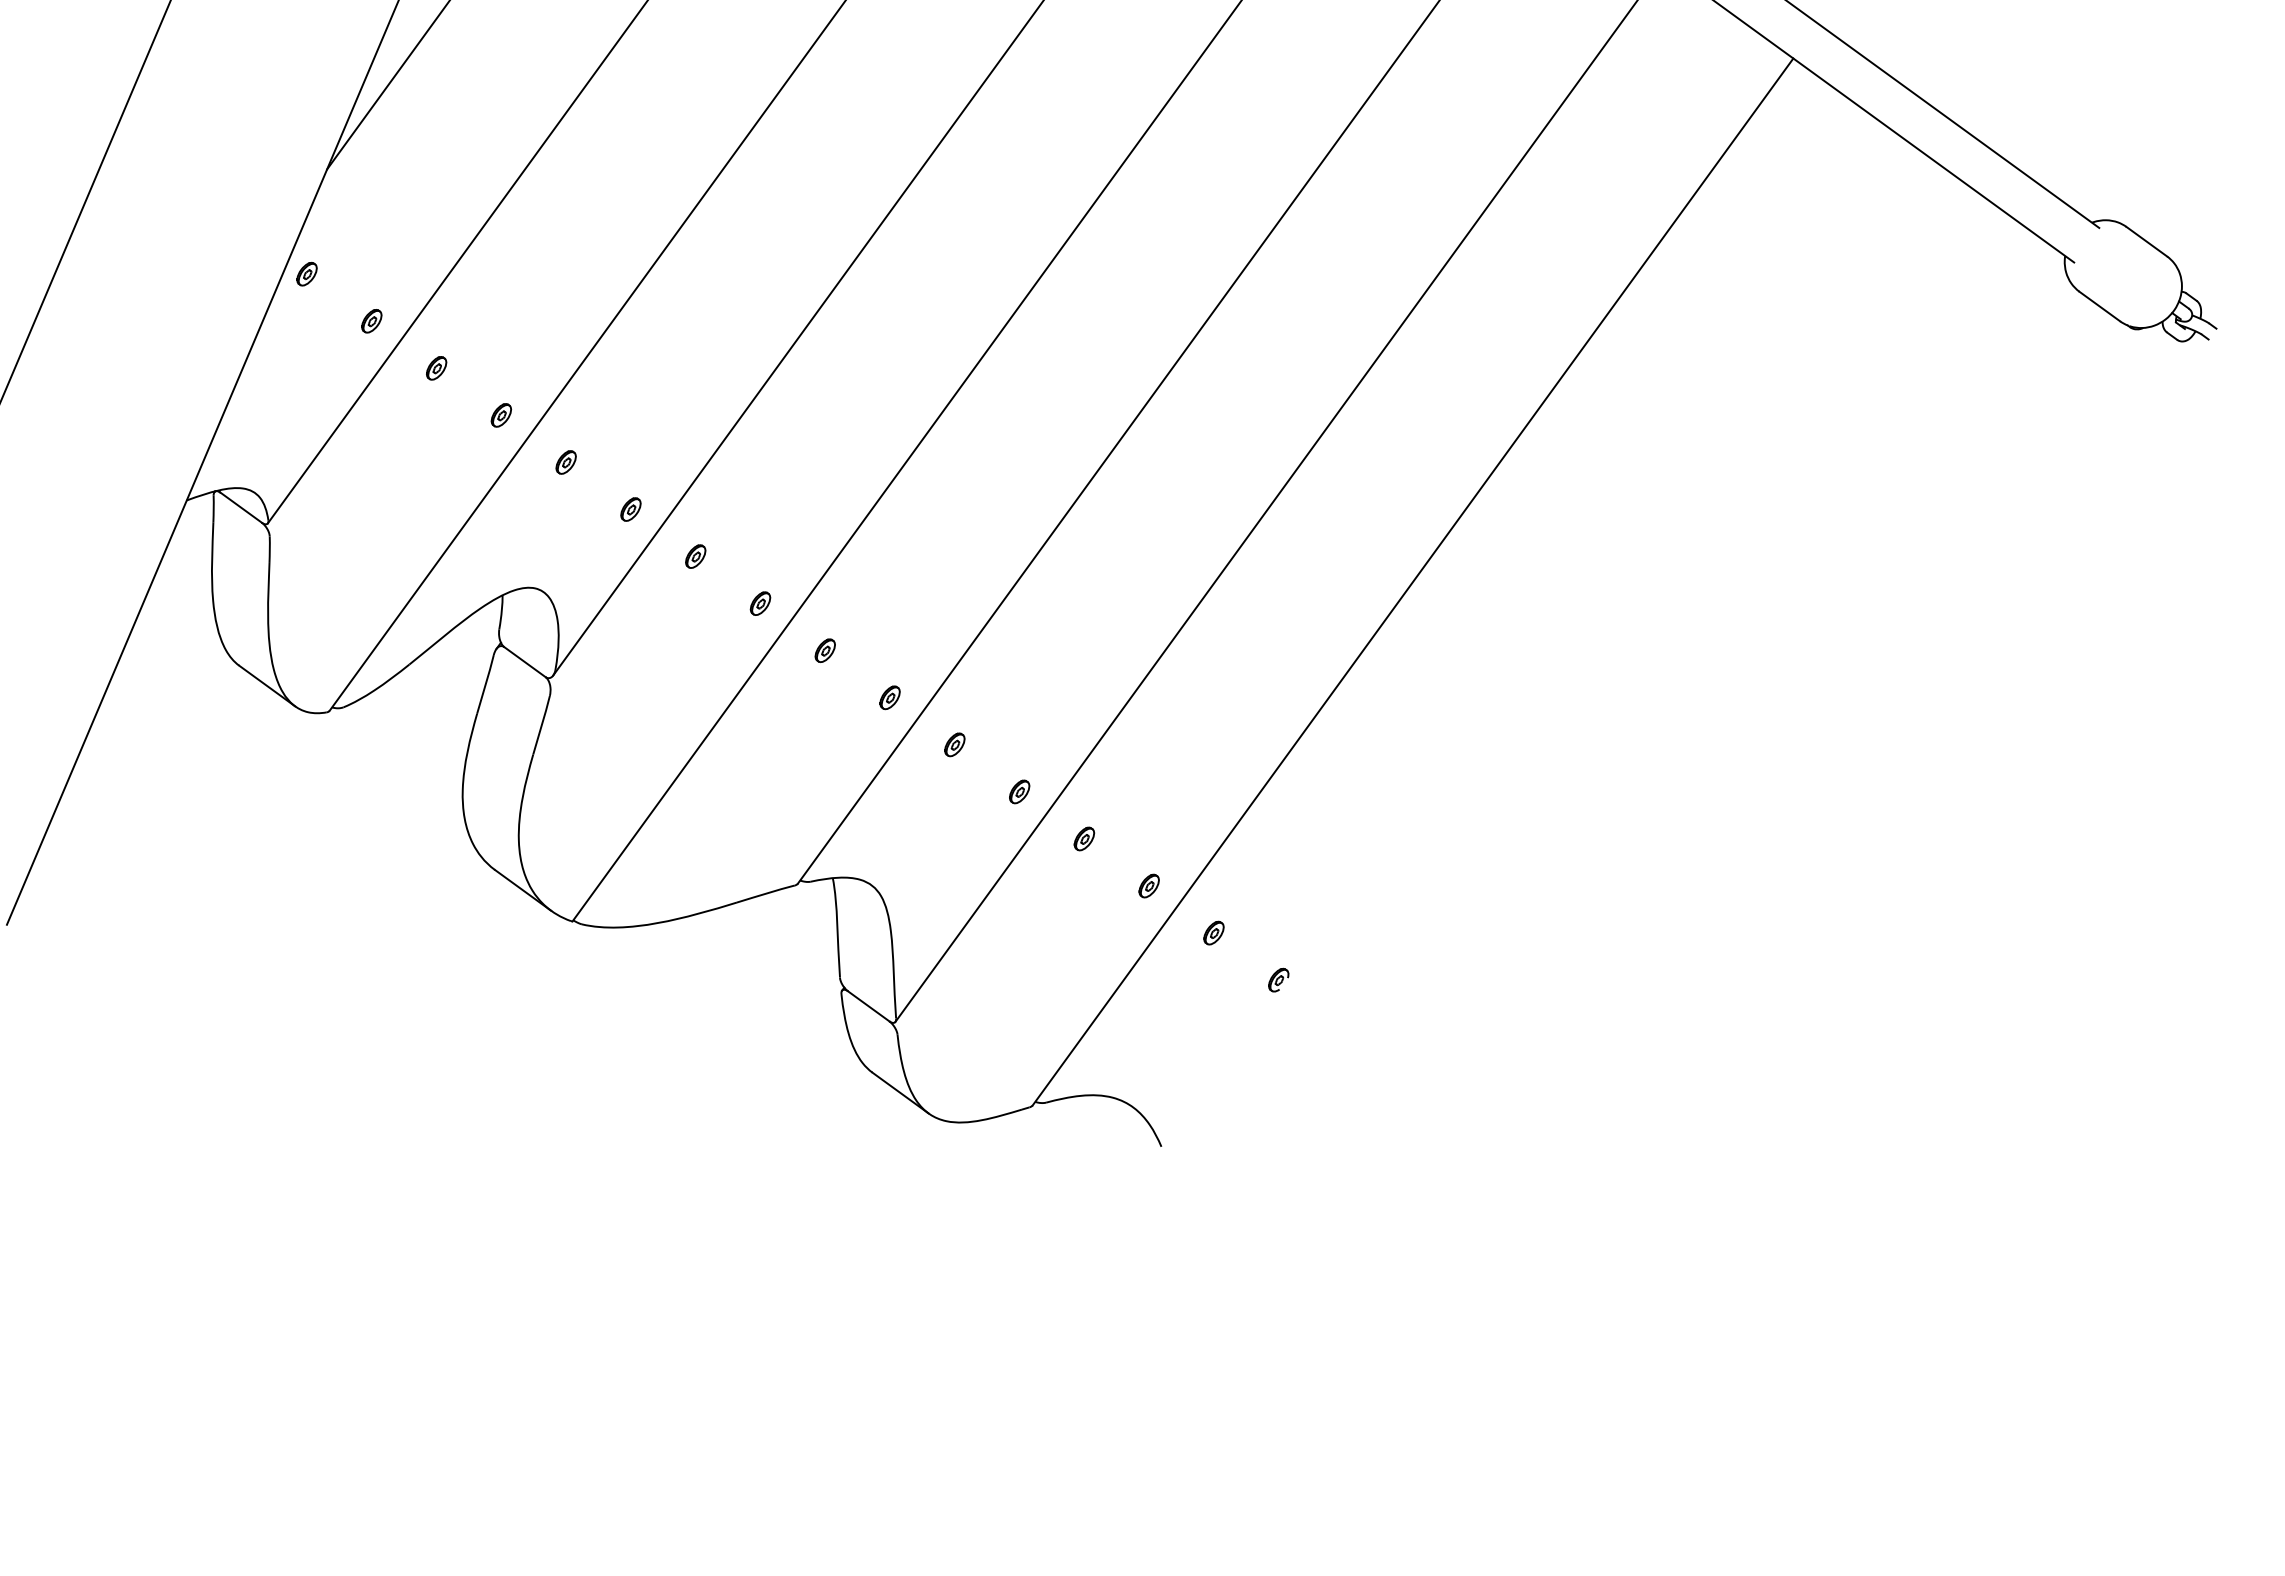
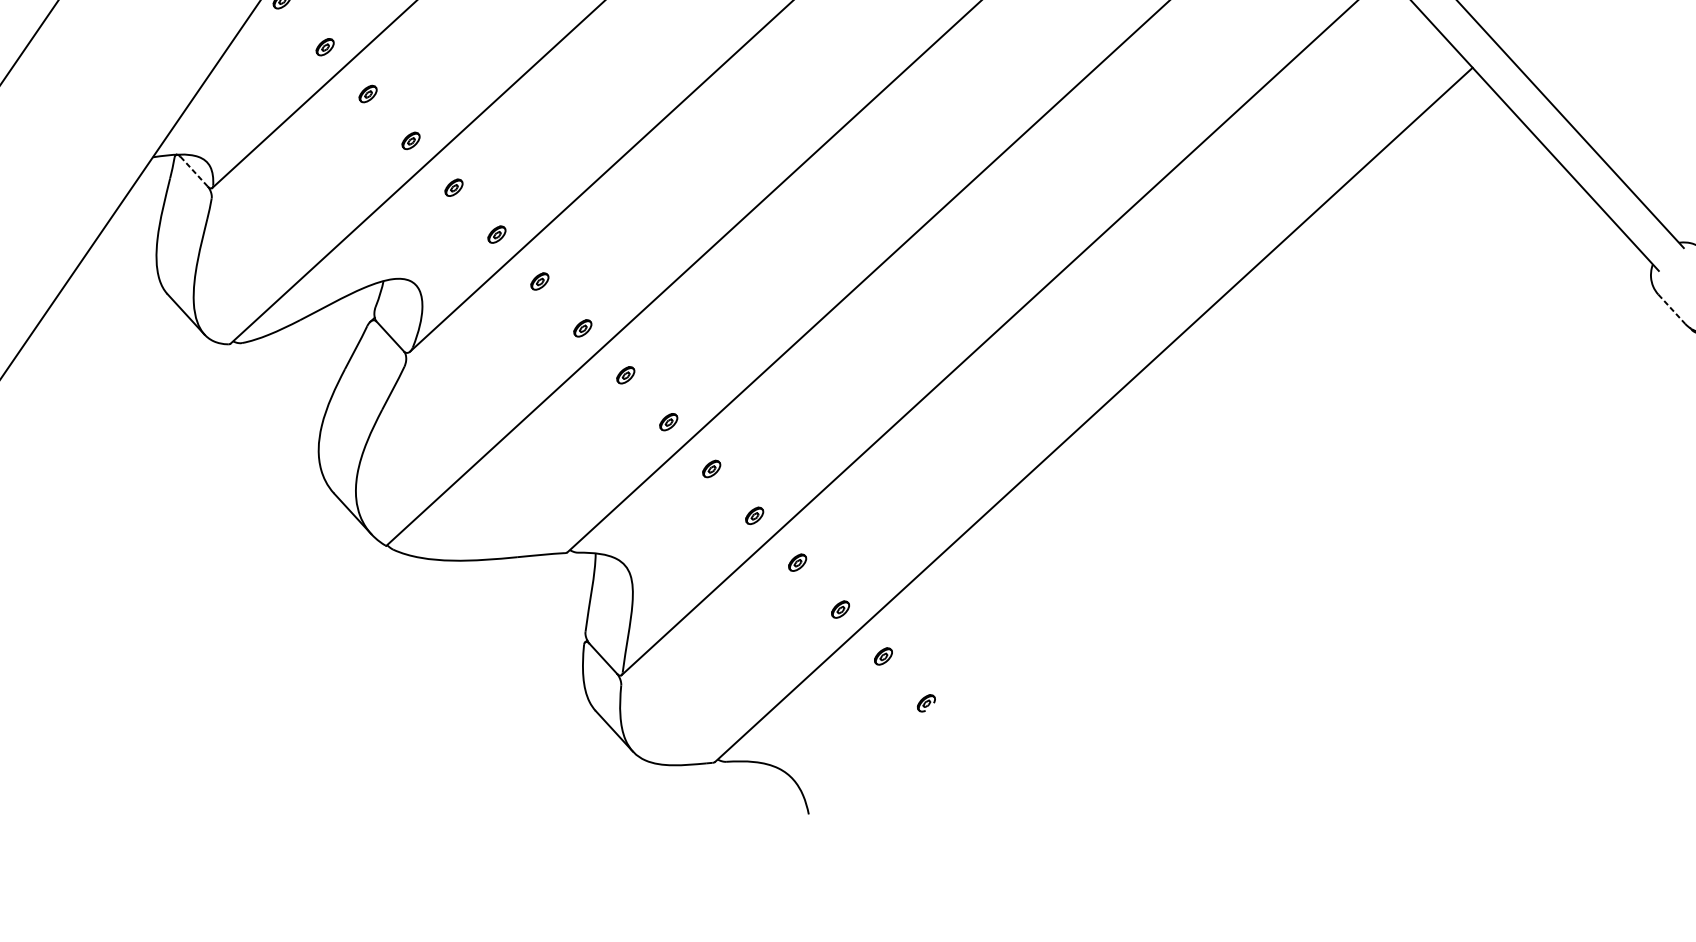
line: (2100, 306) -> (1672, 309), solid -> dashed
line: (241, 508) -> (194, 172), solid -> dashed

